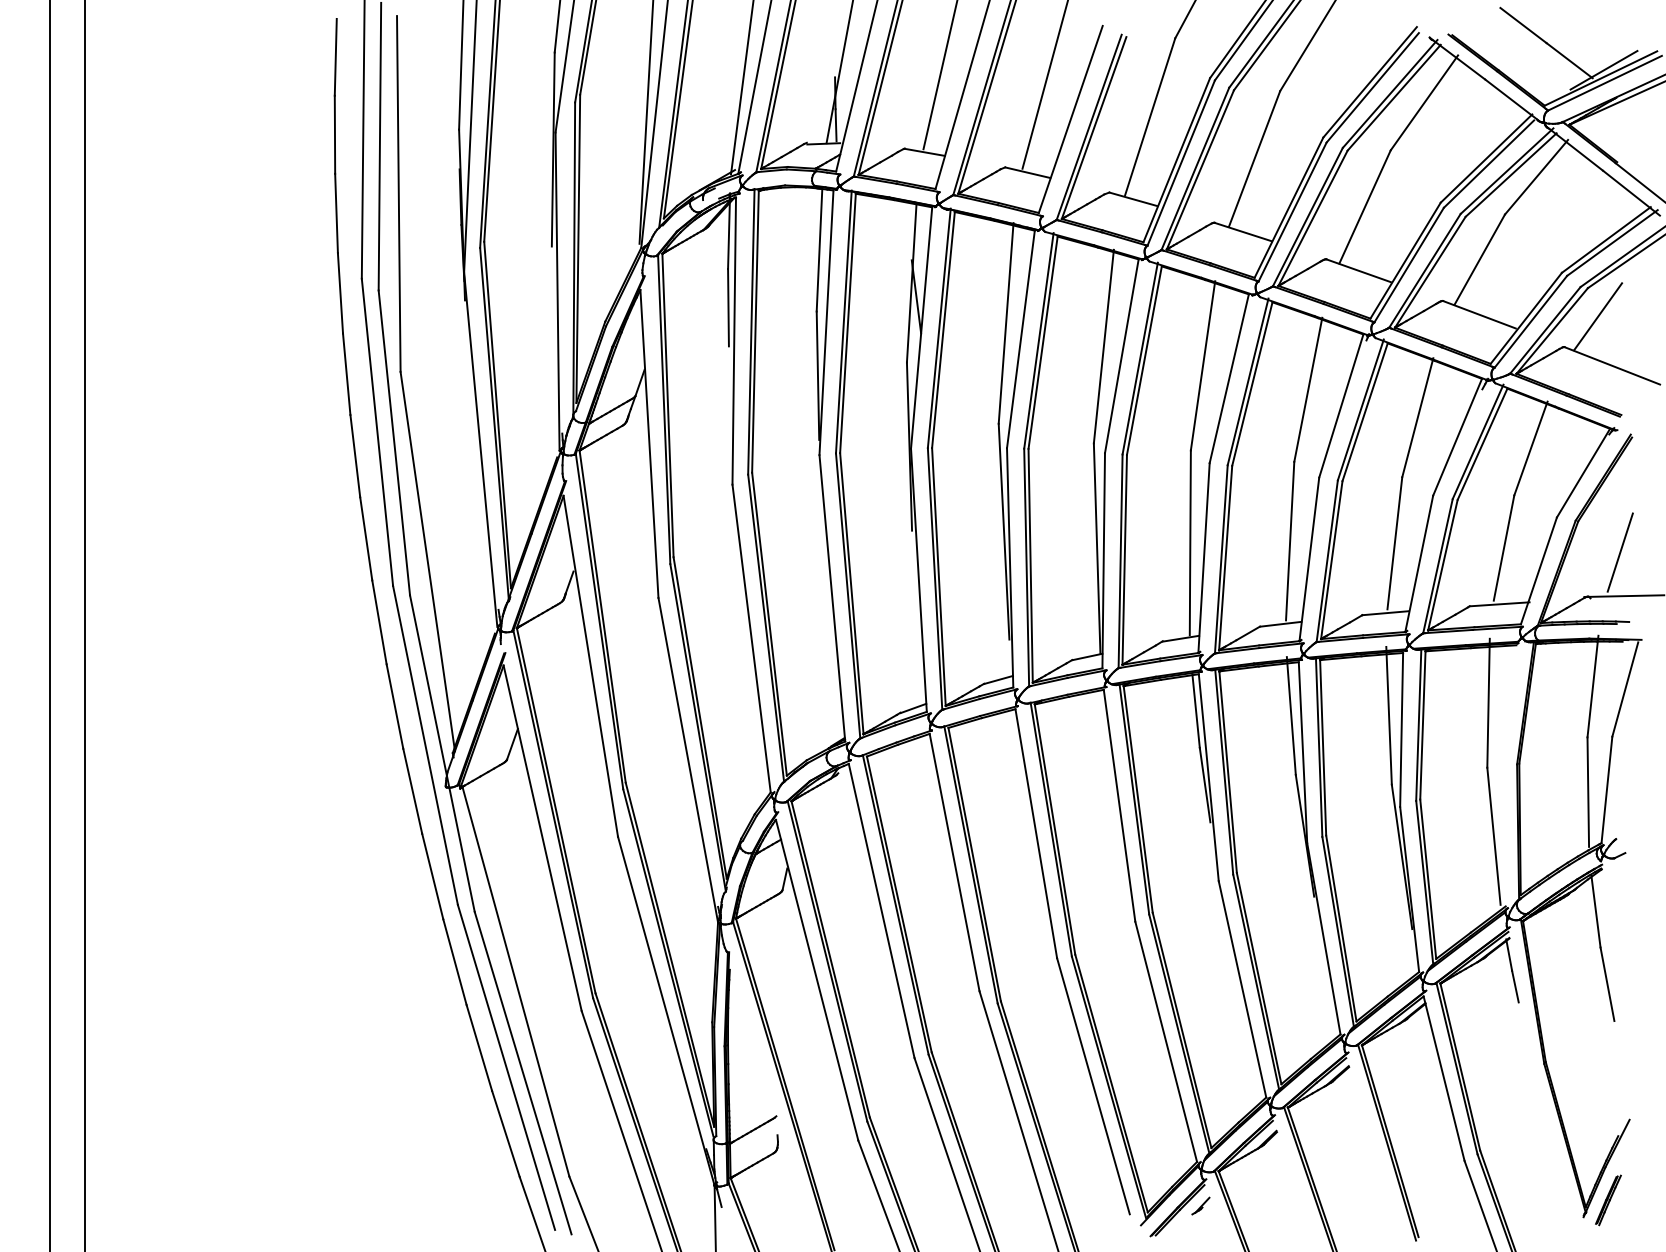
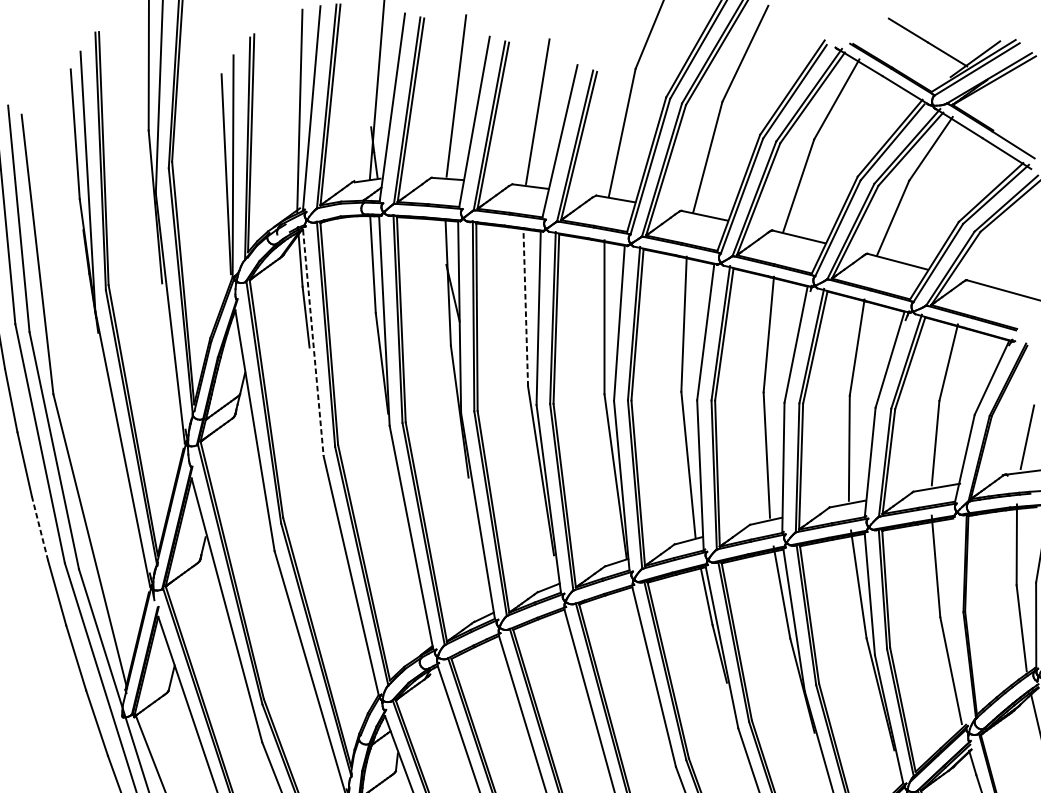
line: (1598, 316) -> (991, 253), removed
line: (1006, 323) -> (526, 306), solid -> dashed
line: (734, 341) -> (313, 343), solid -> dashed
line: (366, 539) -> (40, 528), solid -> dashed

